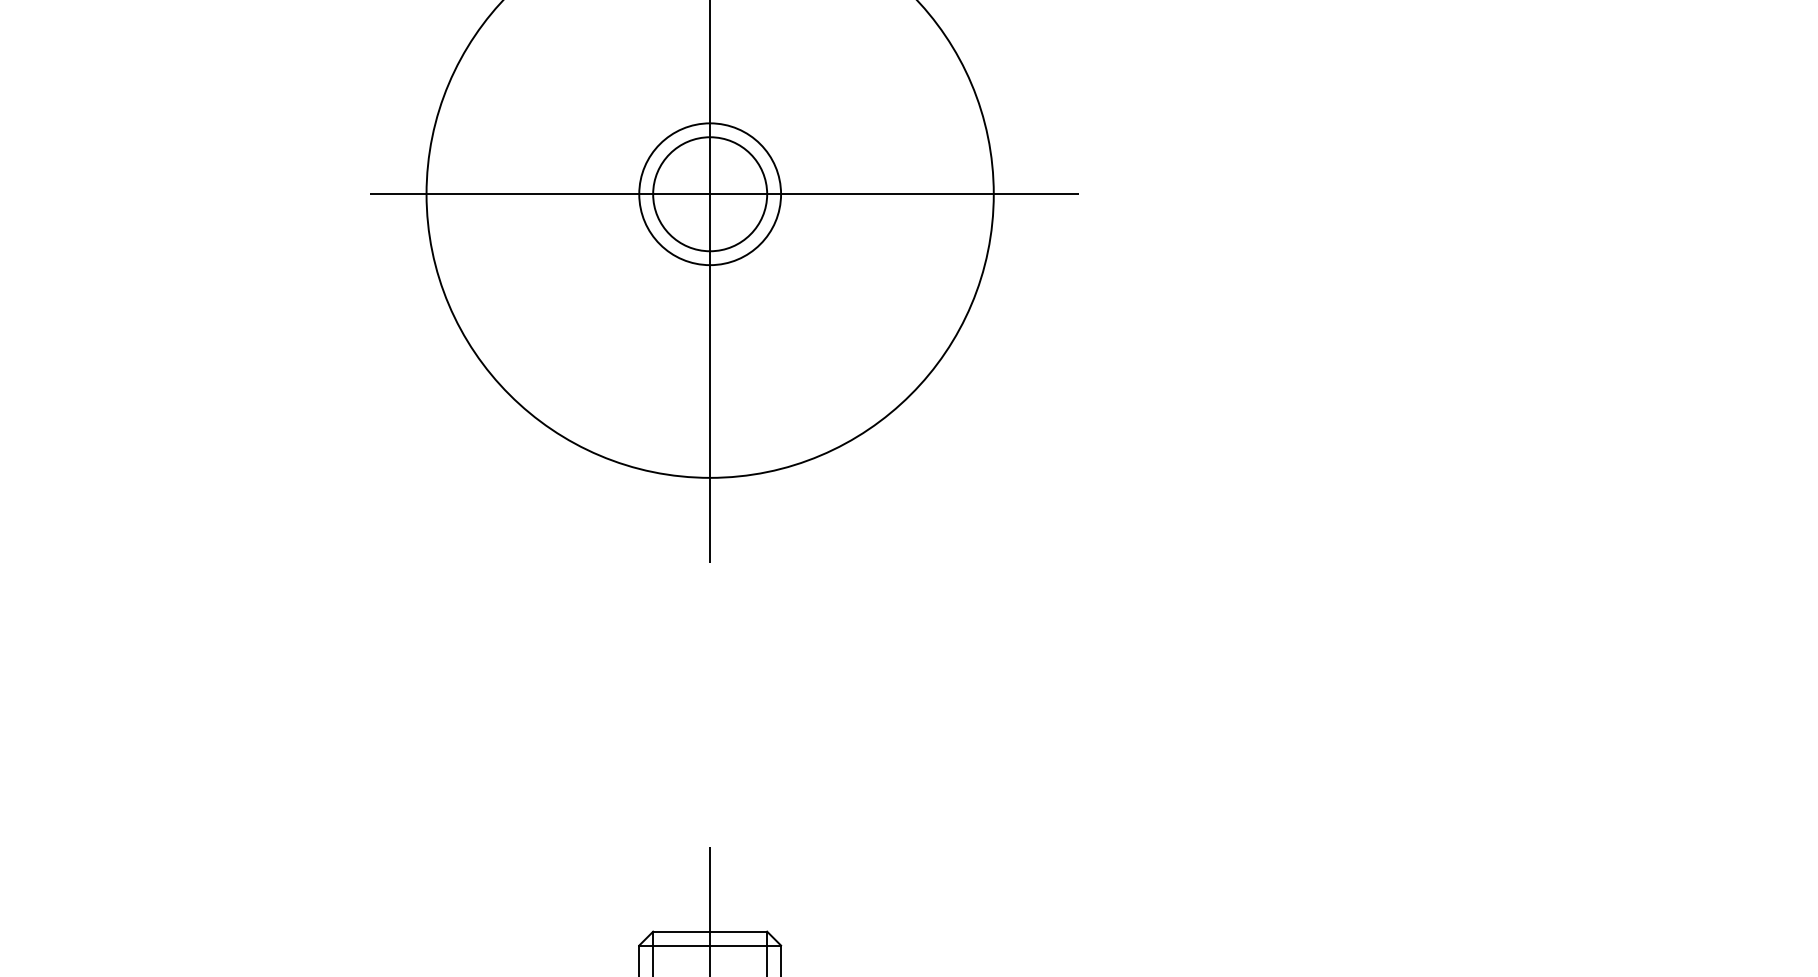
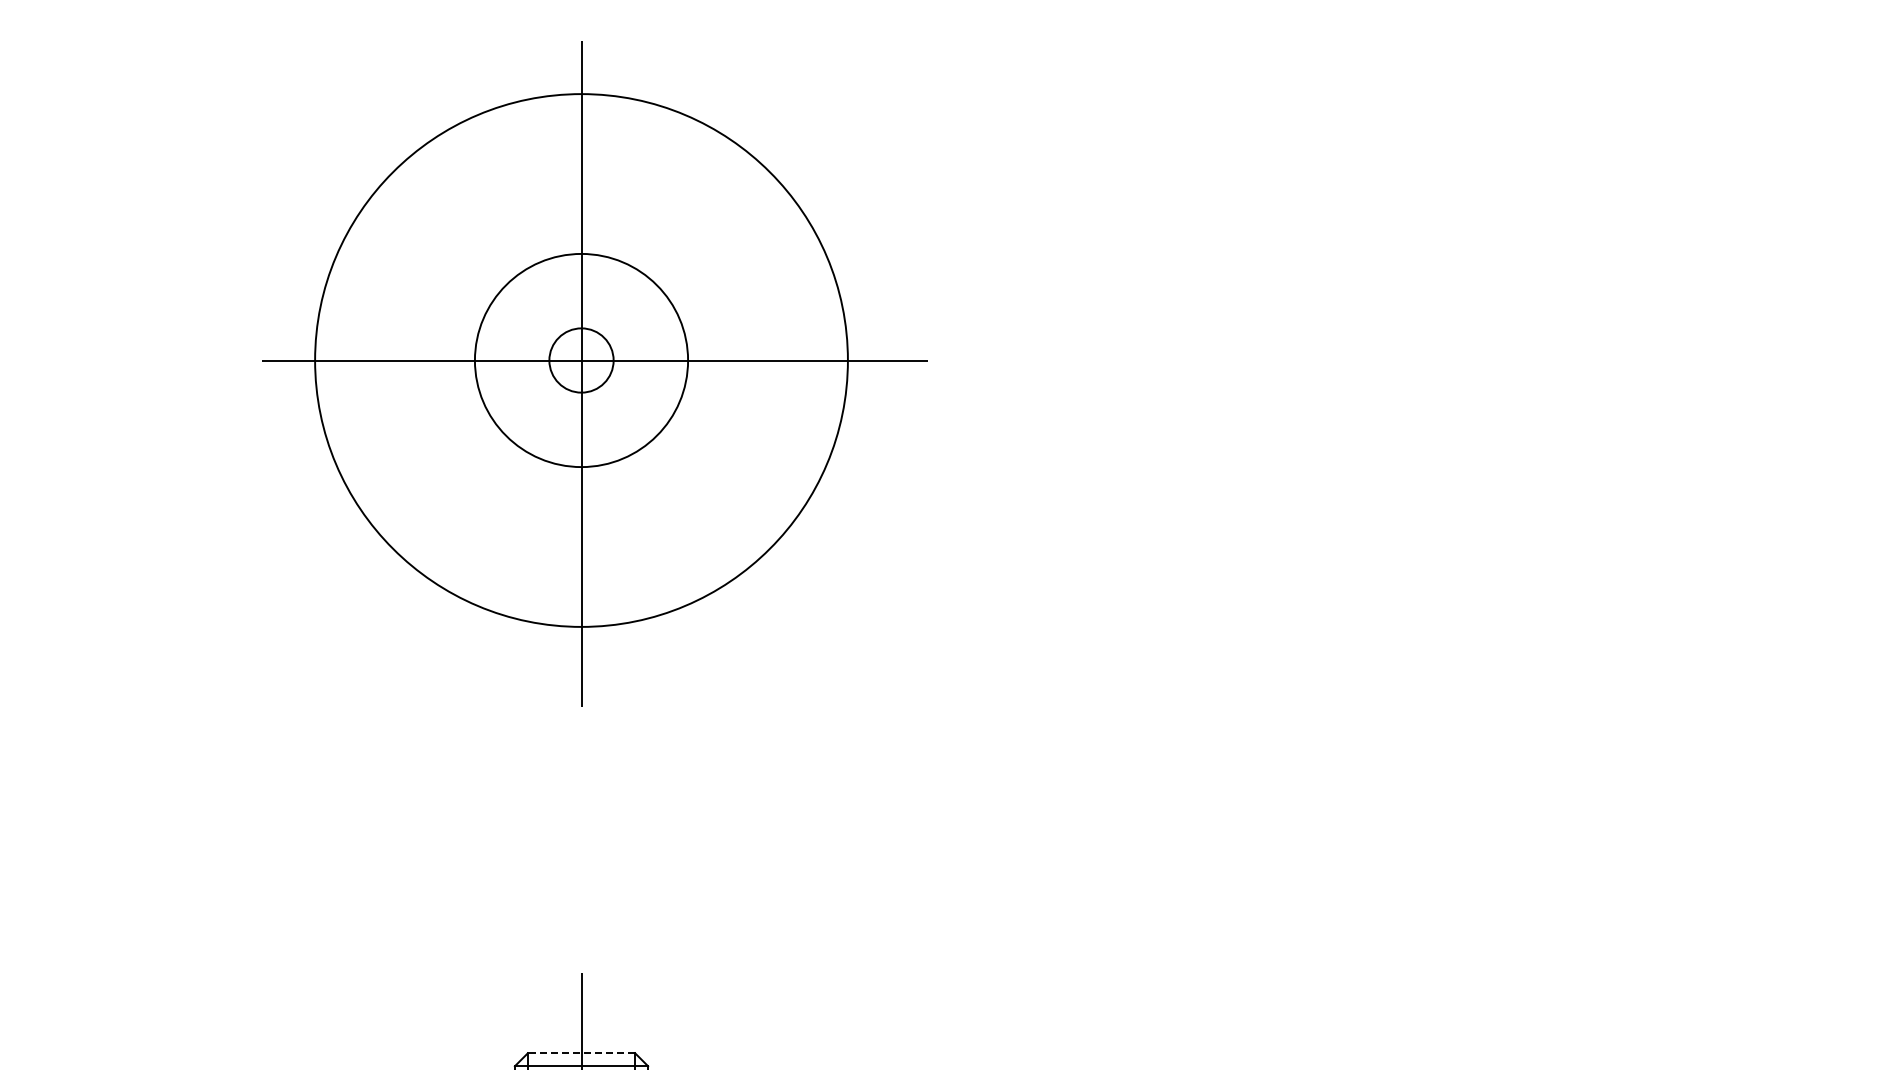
circle: (710, 194) -> (581, 360), size x0.6
circle: (710, 194) -> (581, 360), size x1.6
line: (710, 932) -> (581, 1053), solid -> dashed

